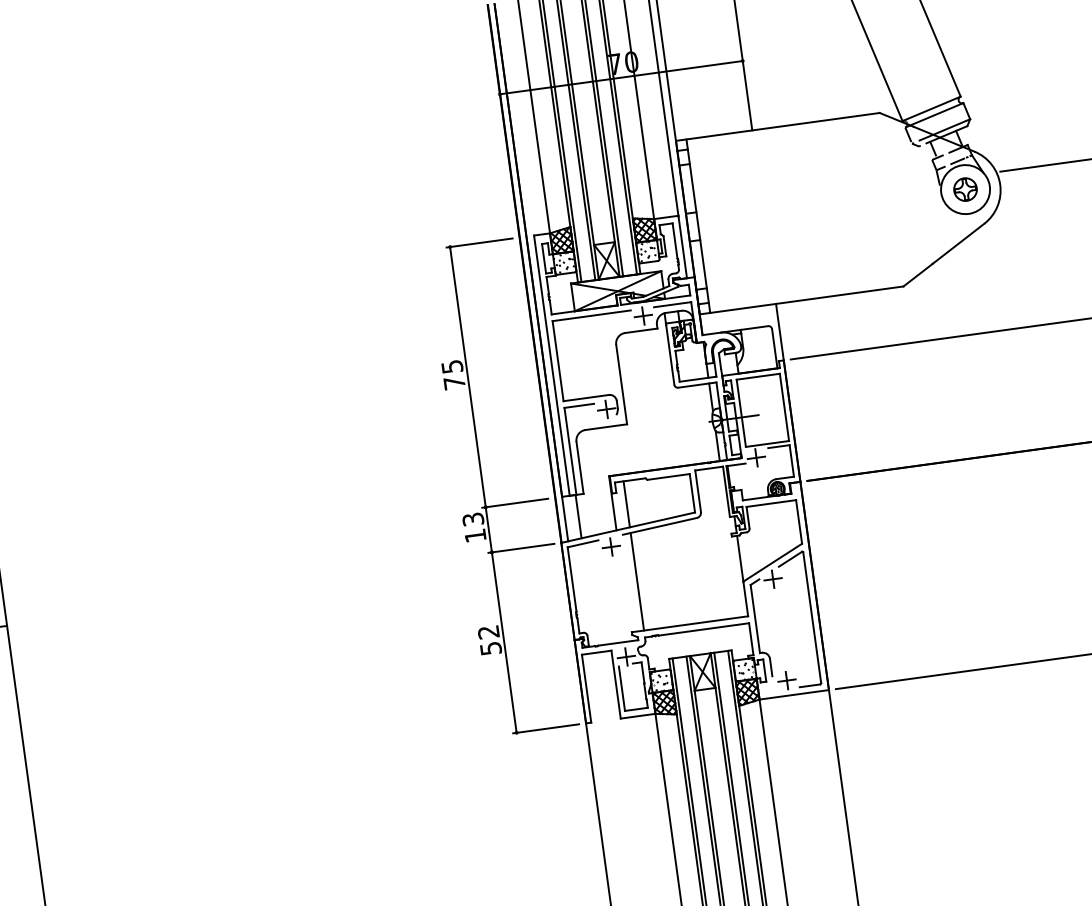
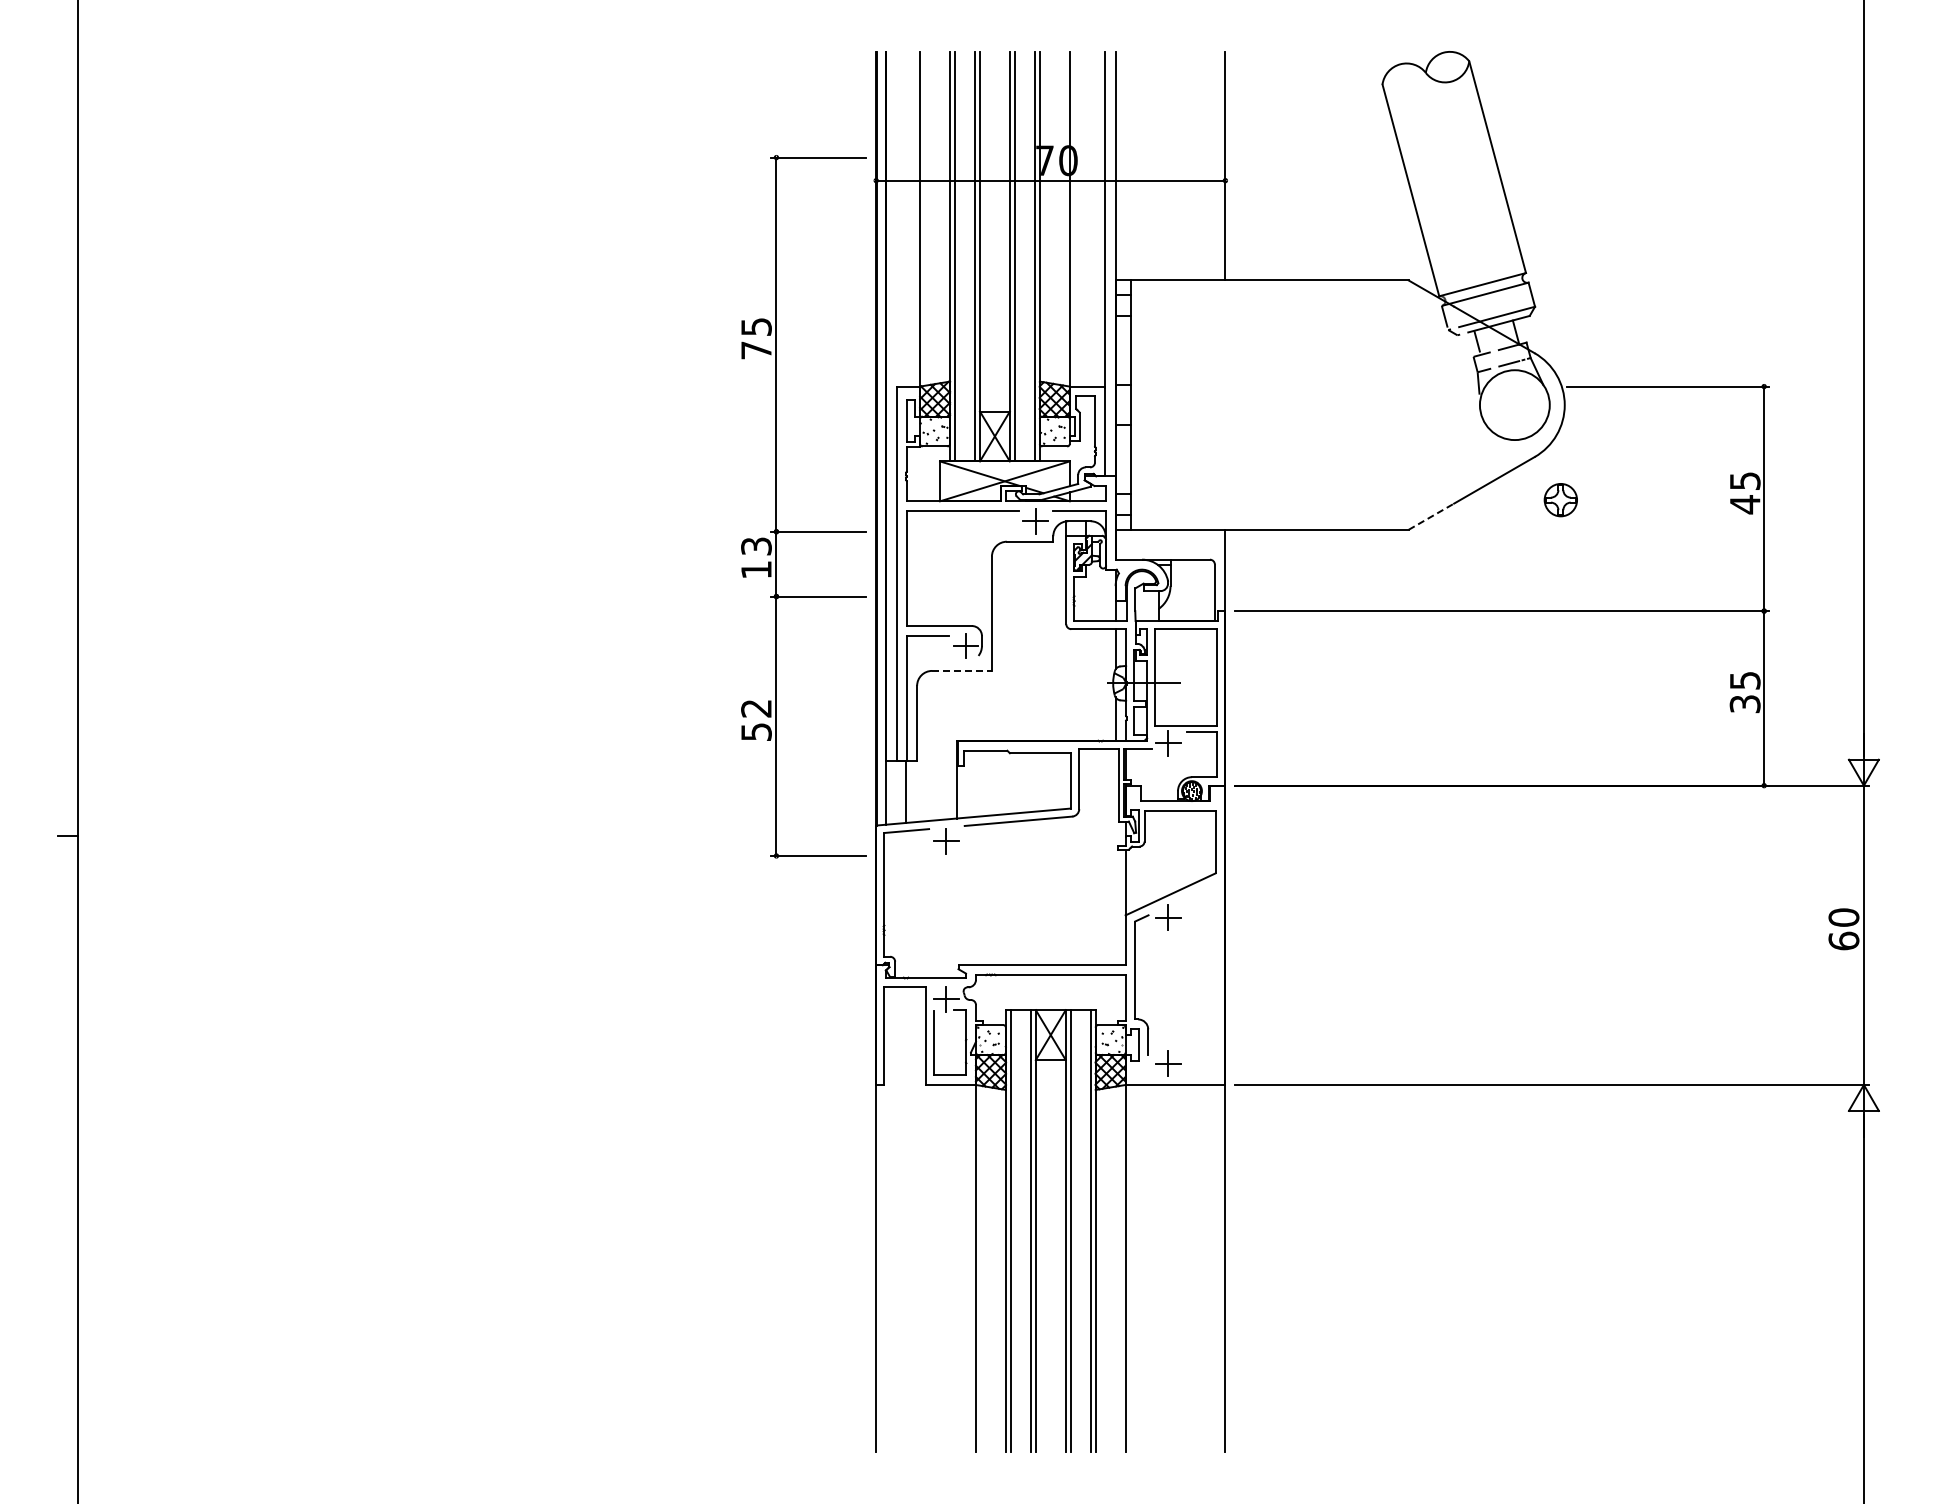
part: (965, 189) -> (1560, 500), moved
line: (918, 275) -> (1431, 516), solid -> dashed
line: (606, 426) -> (962, 670), solid -> dashed
part: (504, 504) -> (803, 531), moved
line: (626, 504) -> (975, 783), removed
line: (637, 582) -> (975, 895), removed
part: (812, 617) -> (1215, 979), removed

